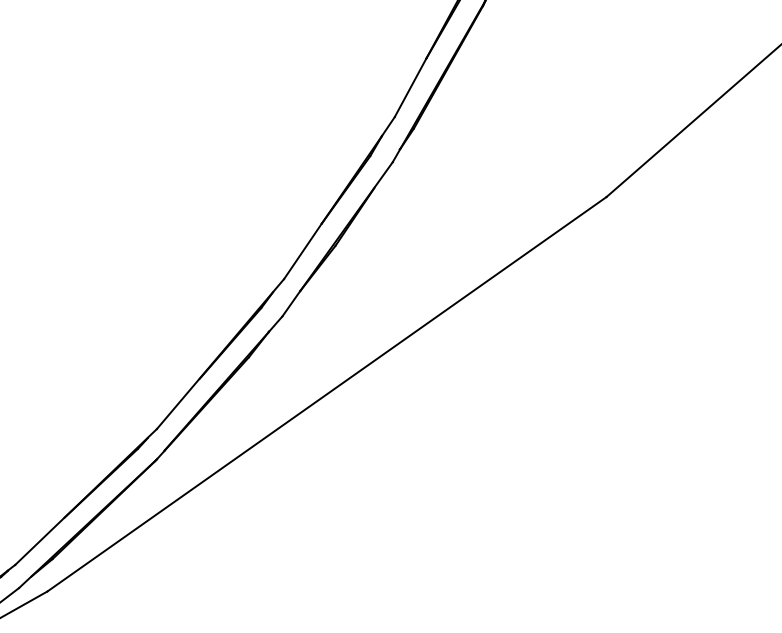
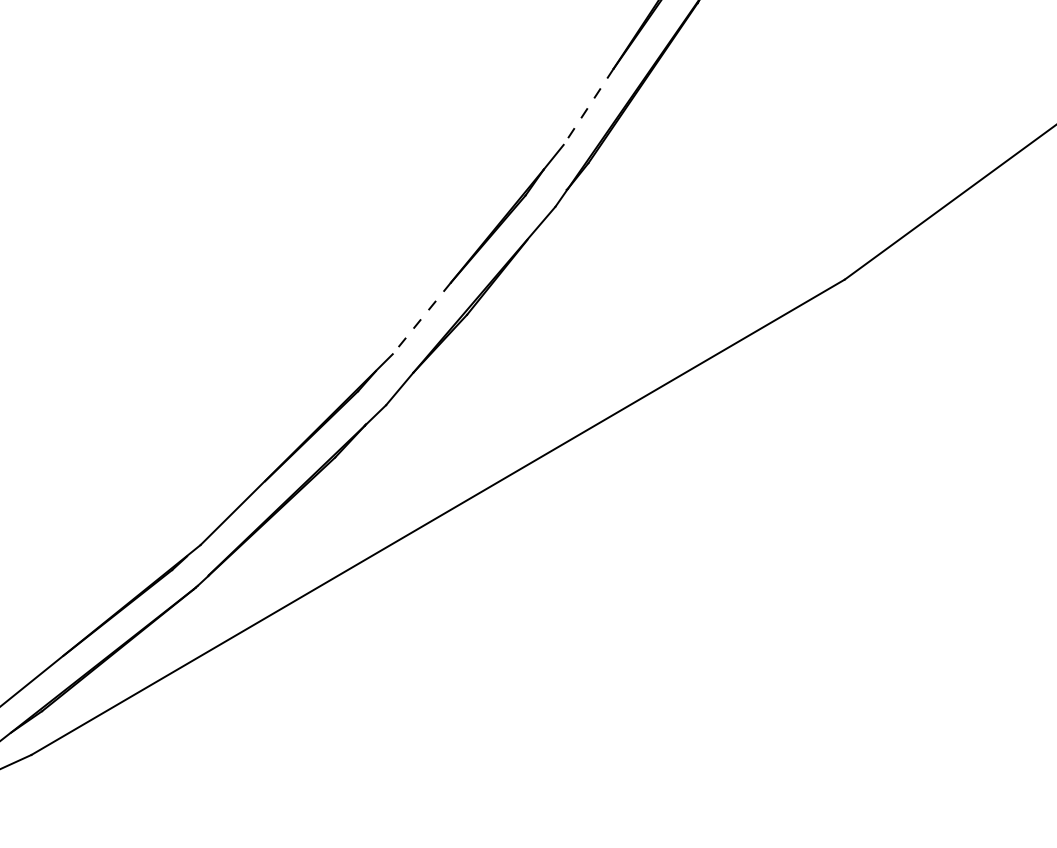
line: (410, 88) -> (588, 107), solid -> dashed
line: (302, 251) -> (421, 318), solid -> dashed

